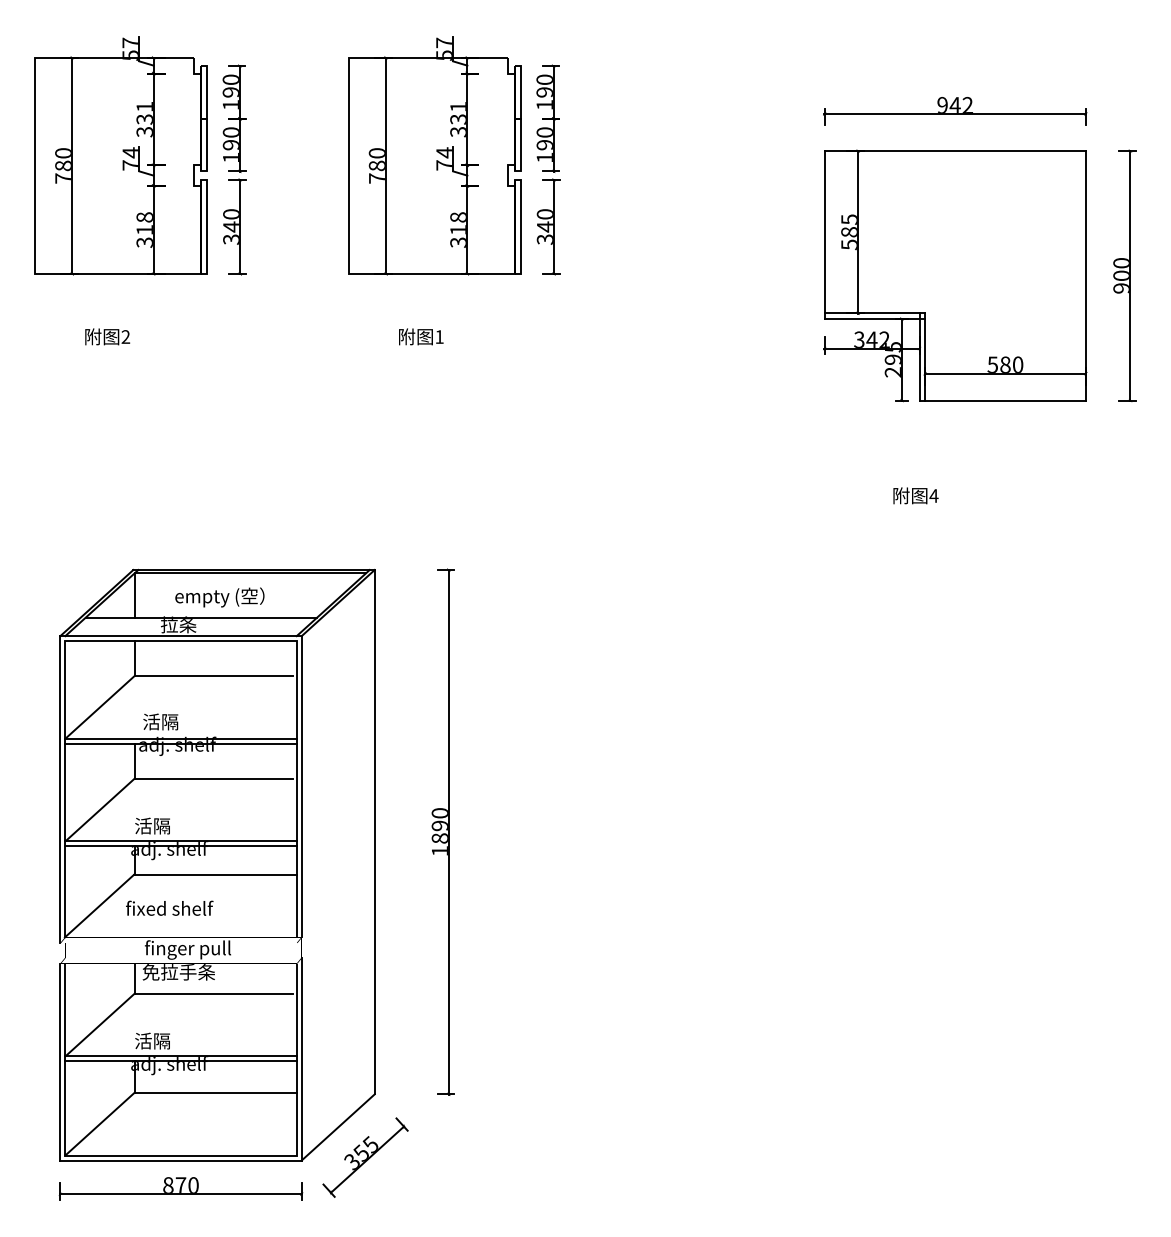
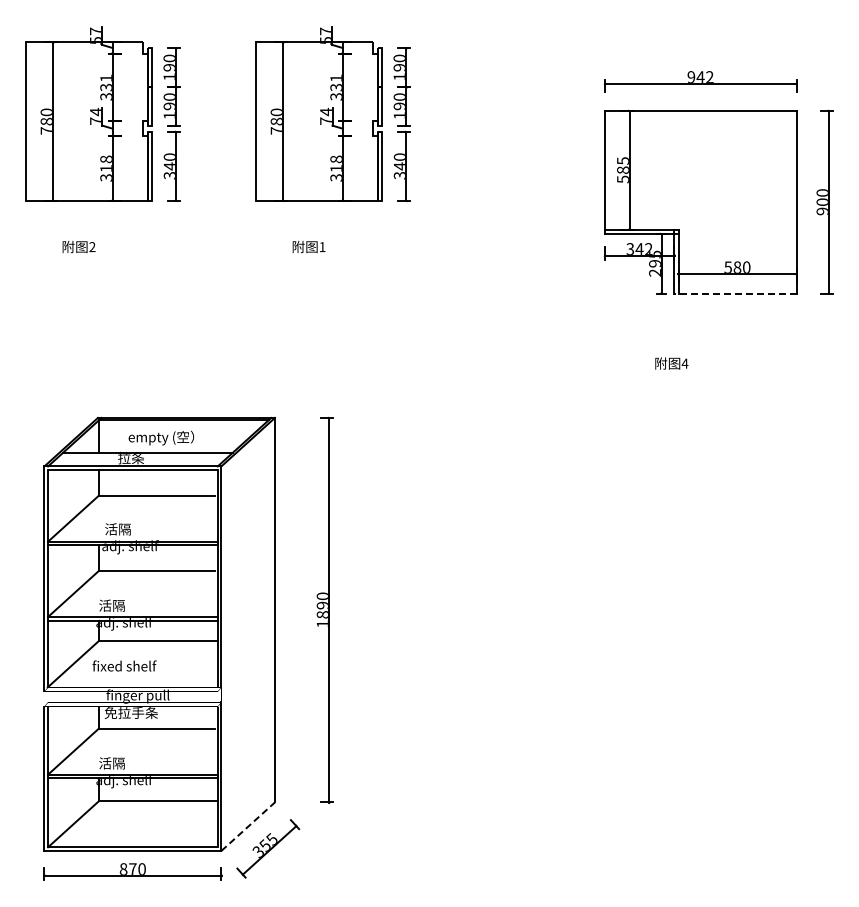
line: (1001, 400) -> (734, 293), solid -> dashed
line: (338, 1127) -> (248, 826), solid -> dashed

